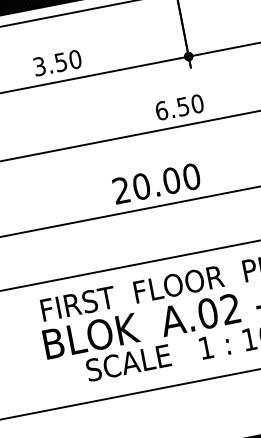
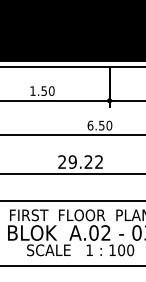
text: (38, 65) -> (32, 90), 3.50 -> 1.50
text: (165, 180) -> (85, 161), 20.00 -> 29.22

